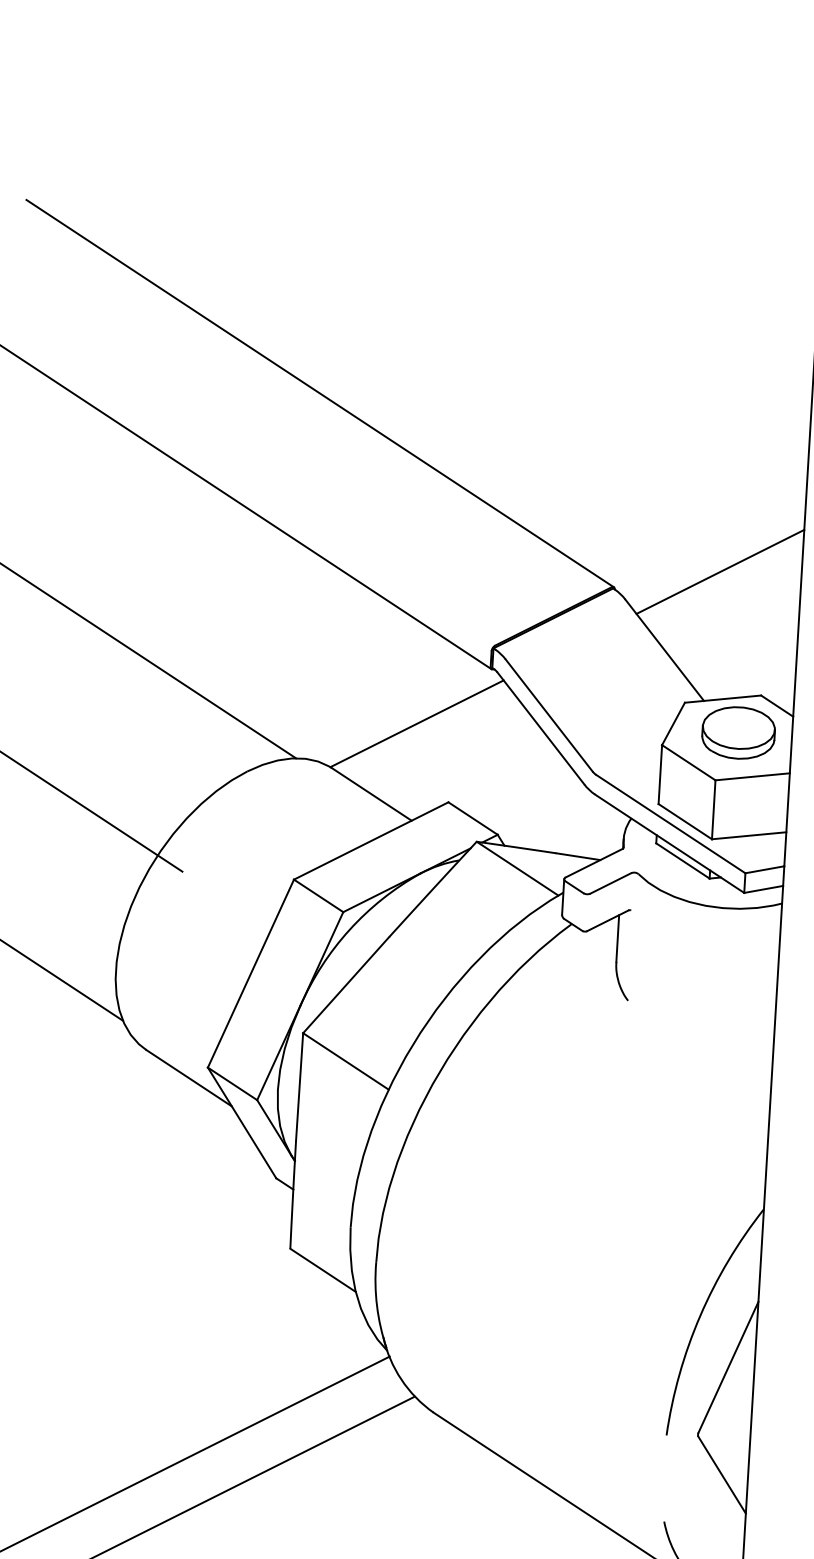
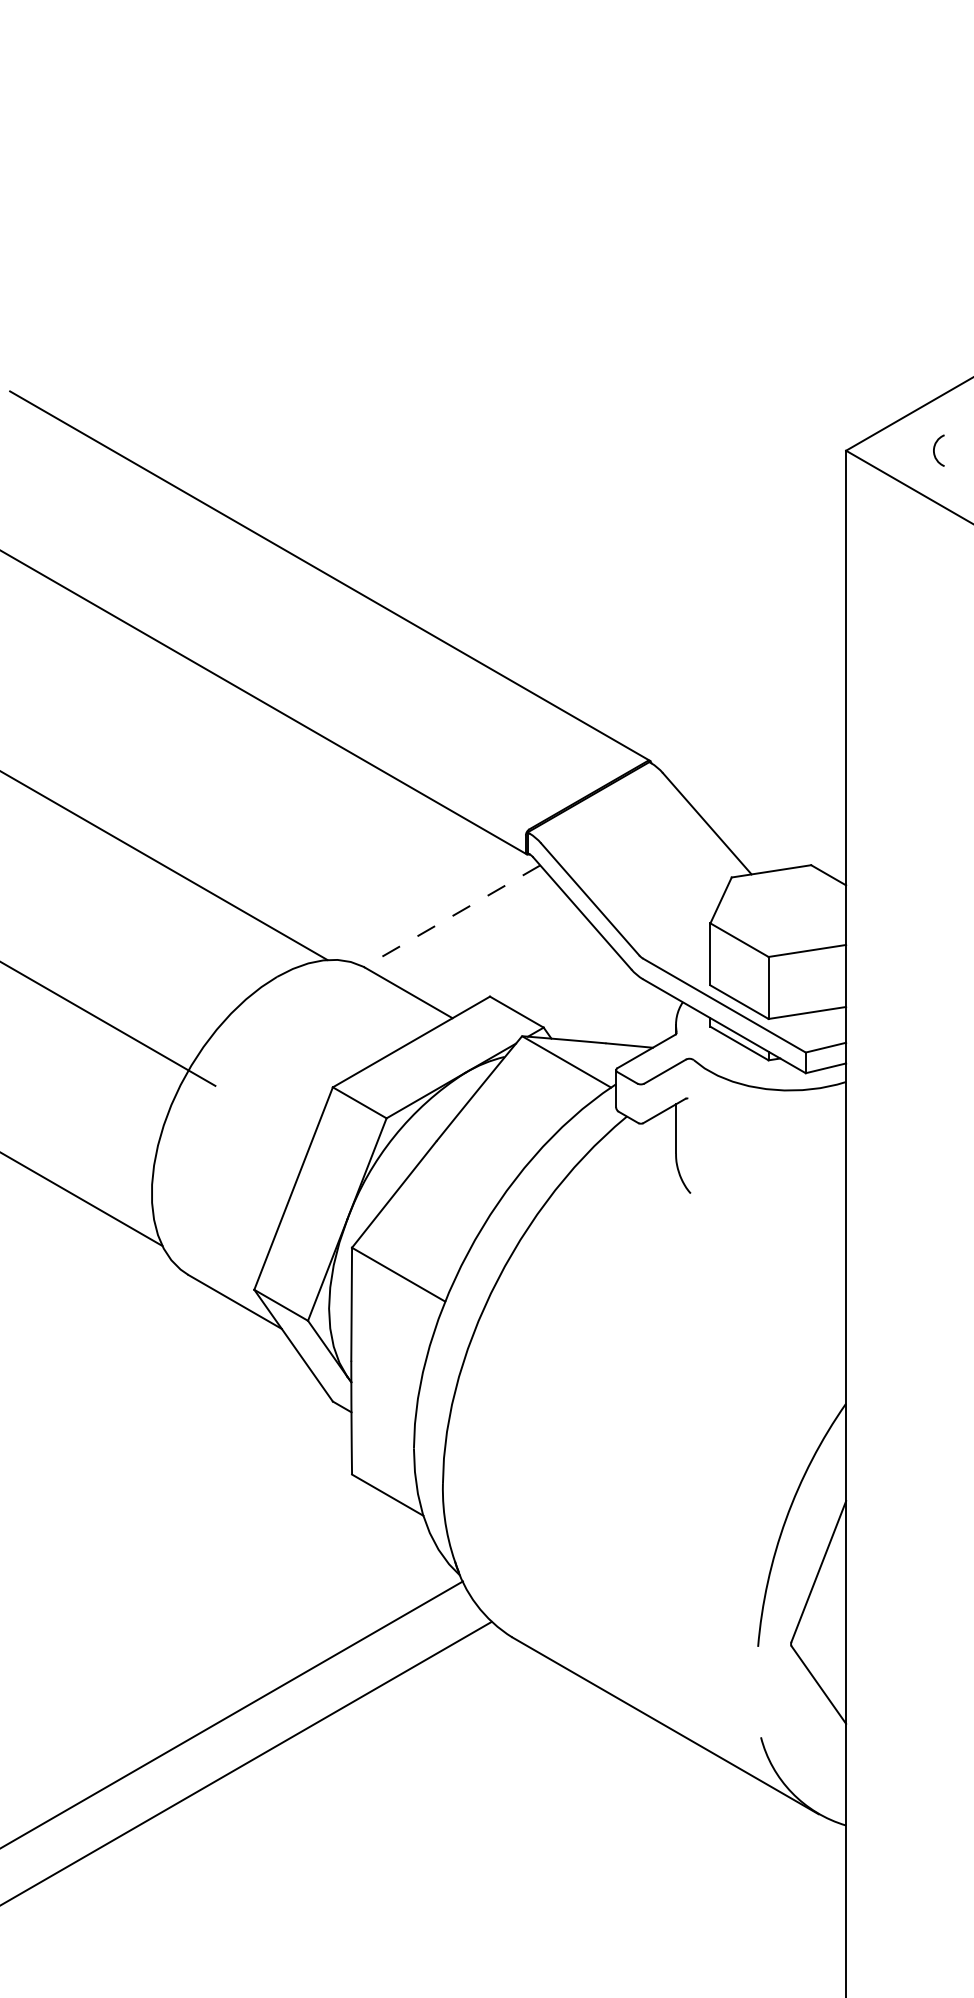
line: (720, 571) -> (760, 737), removed
line: (417, 724) -> (452, 916), solid -> dashed
part: (738, 732) -> (789, 905), removed

